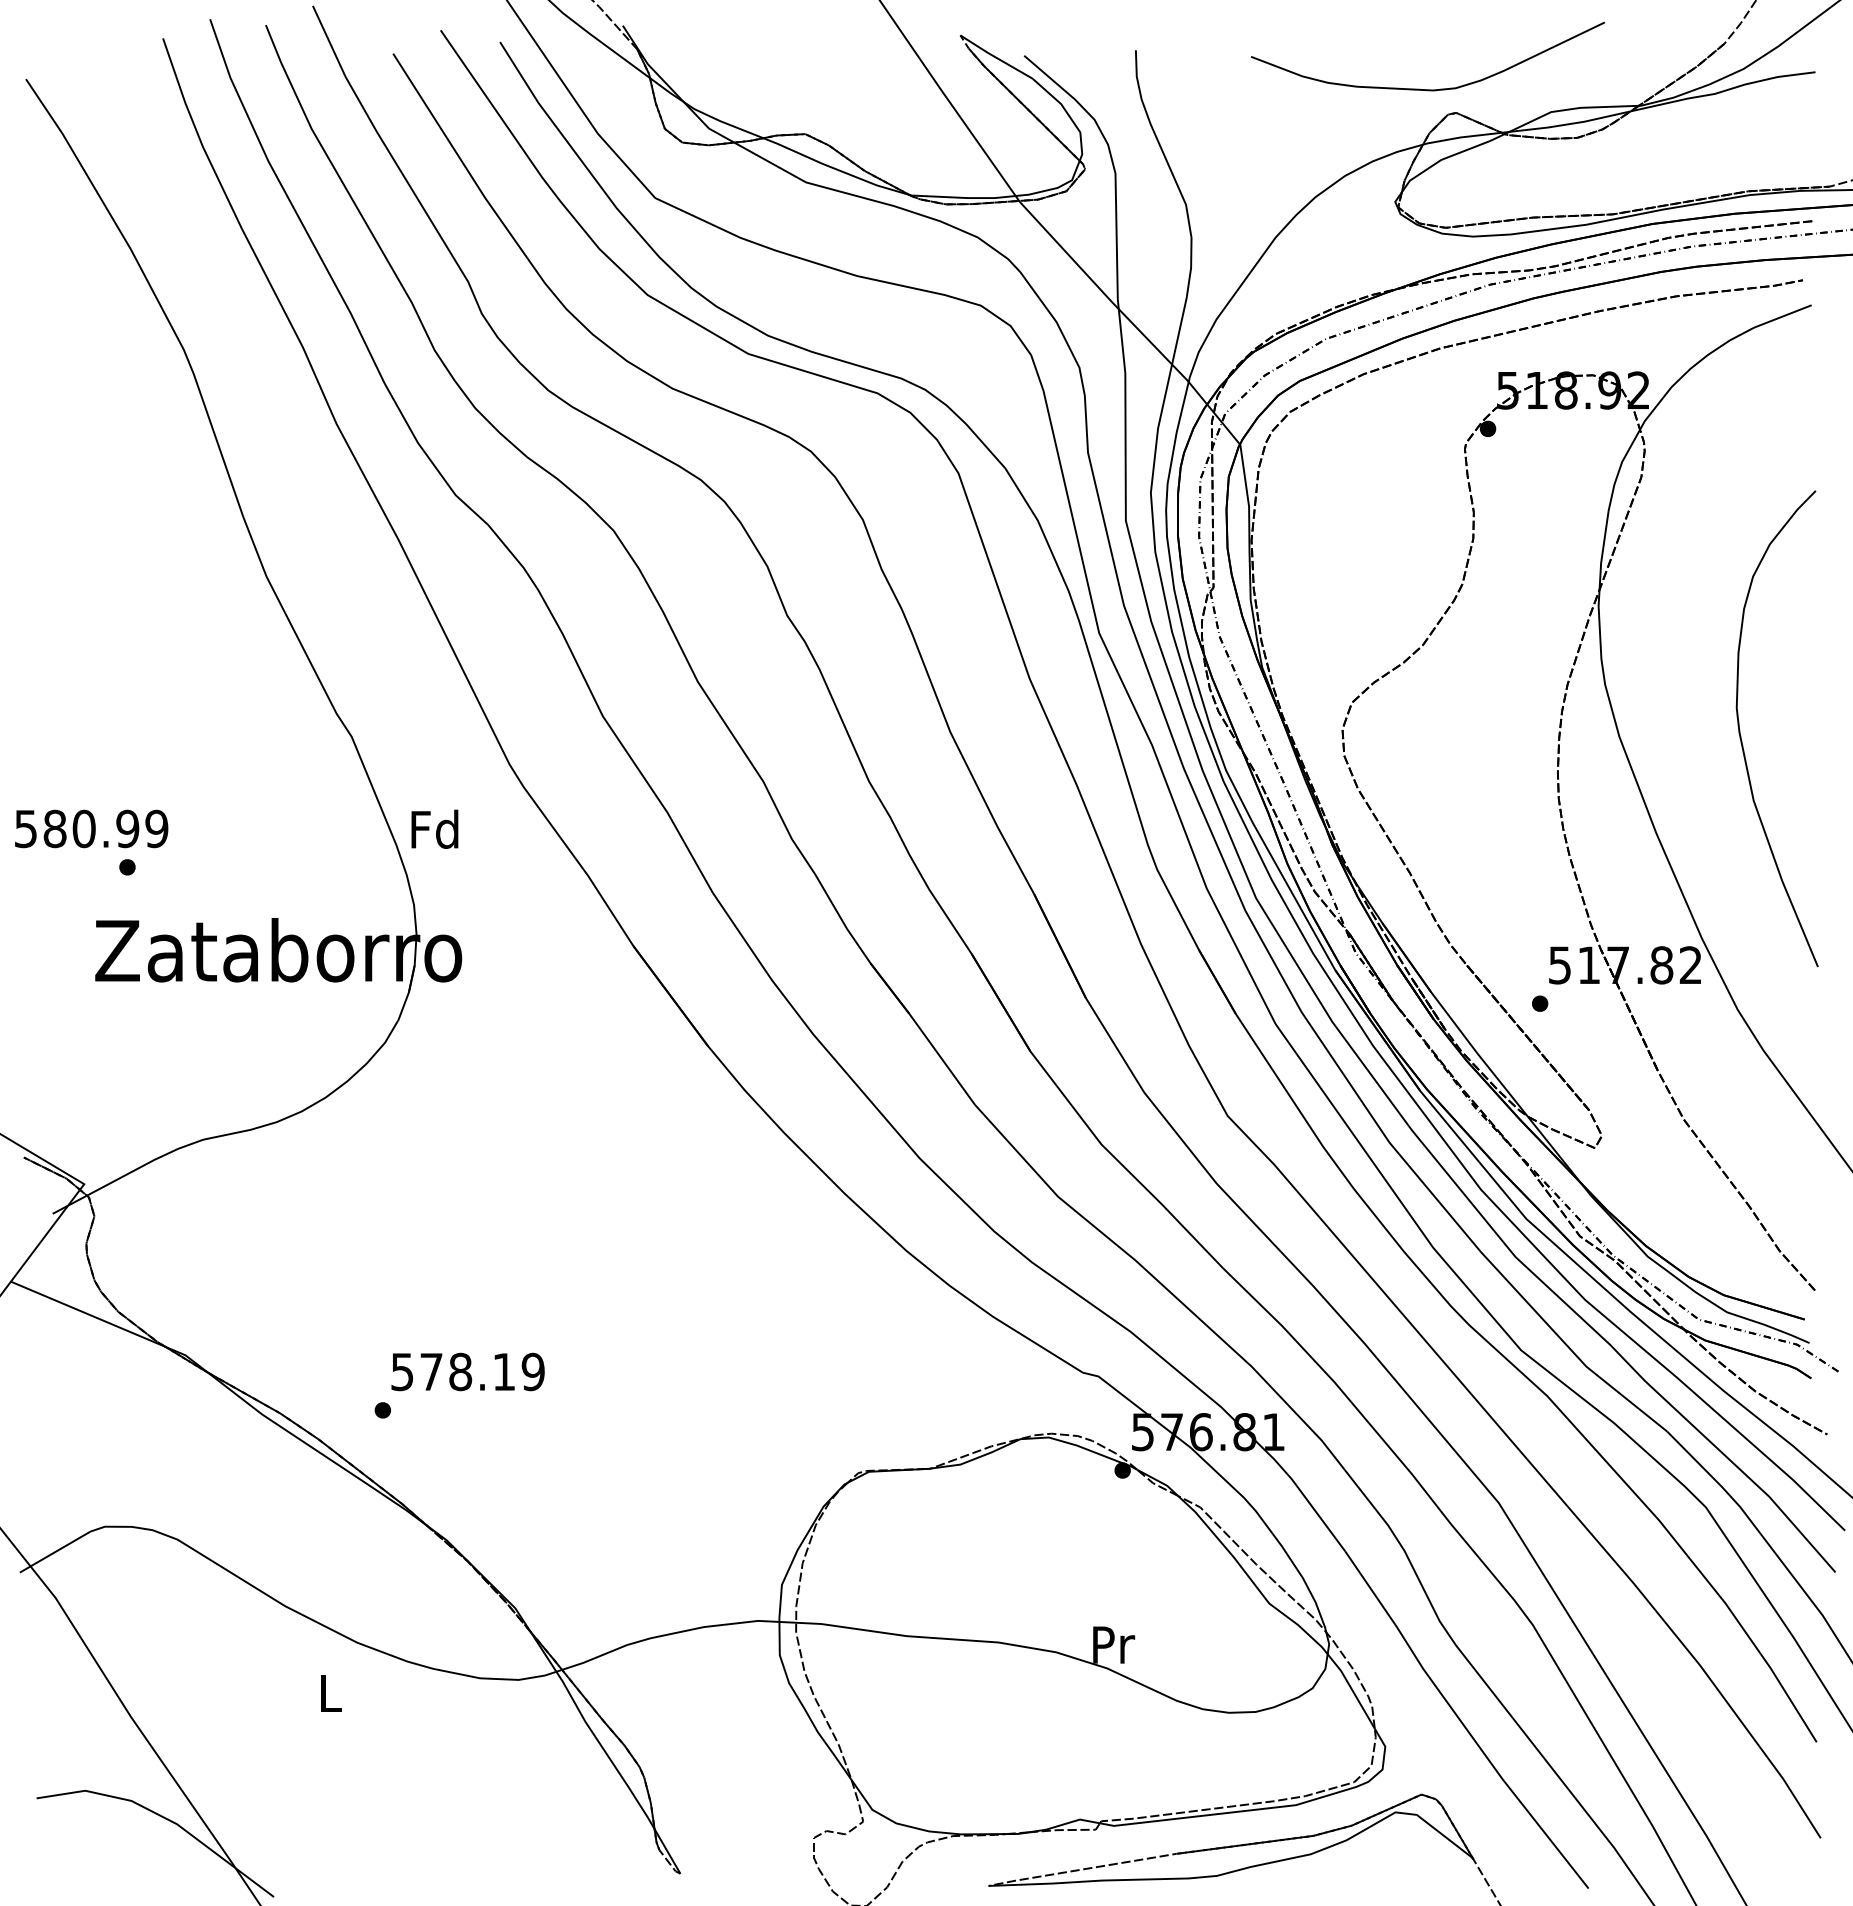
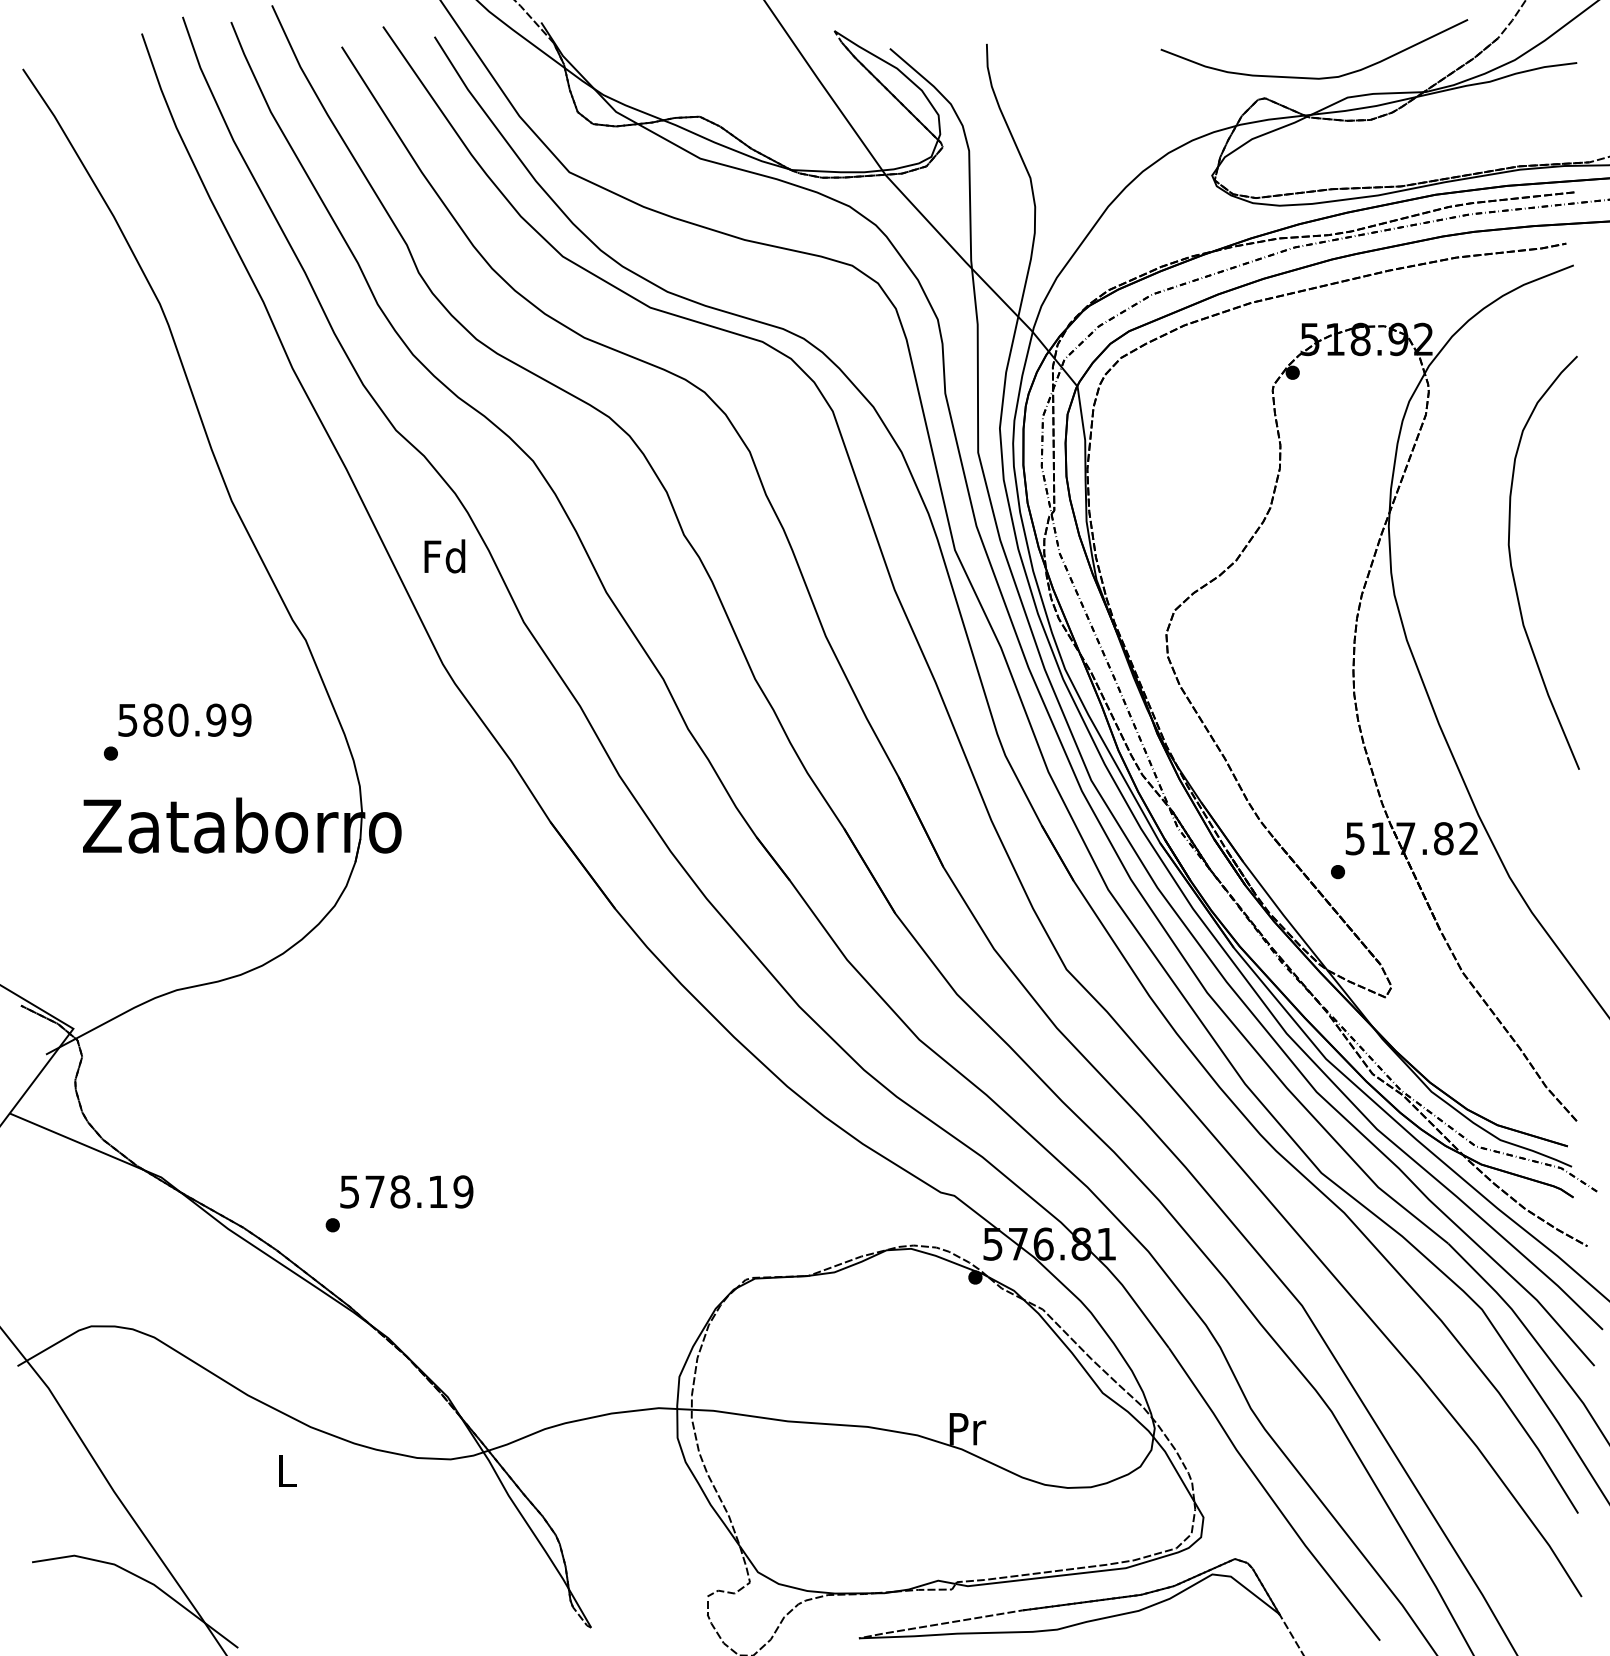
curve: (1419, 88) -> (1307, 77), moved
curve: (1741, 735) -> (1512, 568), moved
text: (91, 828) -> (184, 719), moved
text: (434, 828) -> (444, 555), moved

